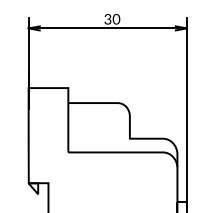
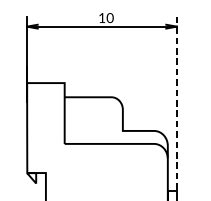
text: (107, 19) -> (101, 18), 30 -> 10
line: (186, 110) -> (176, 104), solid -> dashed

